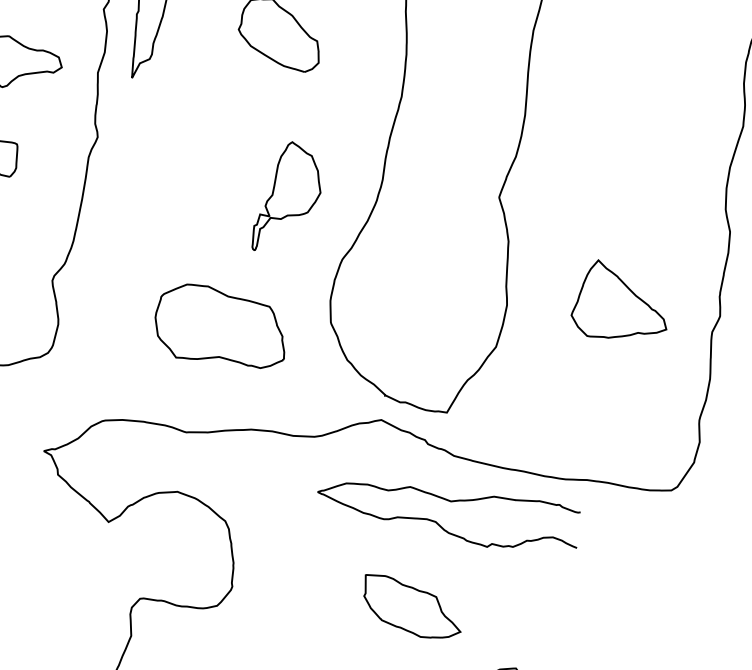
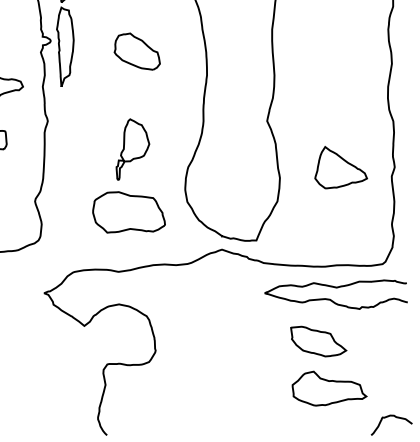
part: (288, 198) -> (132, 149), moved
curve: (448, 502) -> (335, 288), moved
part: (412, 607) -> (318, 341), moved

